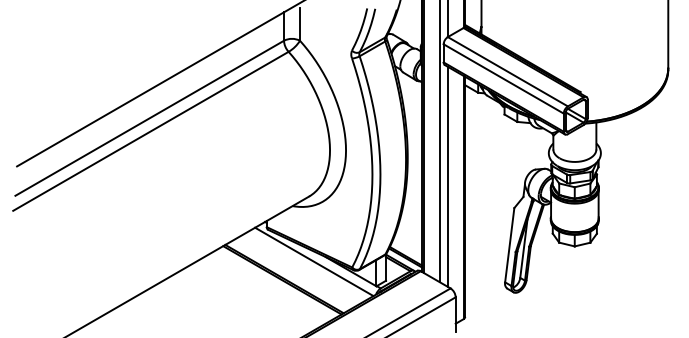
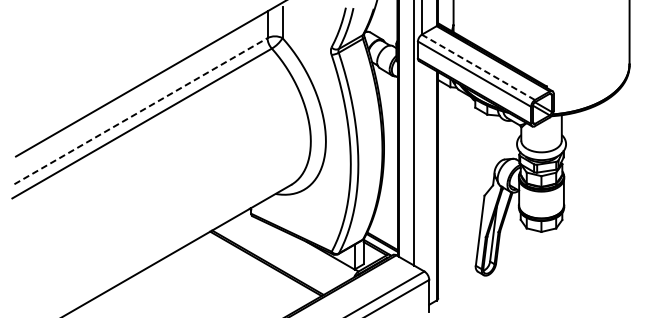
line: (507, 71) -> (478, 67), solid -> dashed
line: (150, 118) -> (141, 111), solid -> dashed
line: (447, 176) -> (421, 166), removed
line: (314, 261) -> (296, 246), removed

